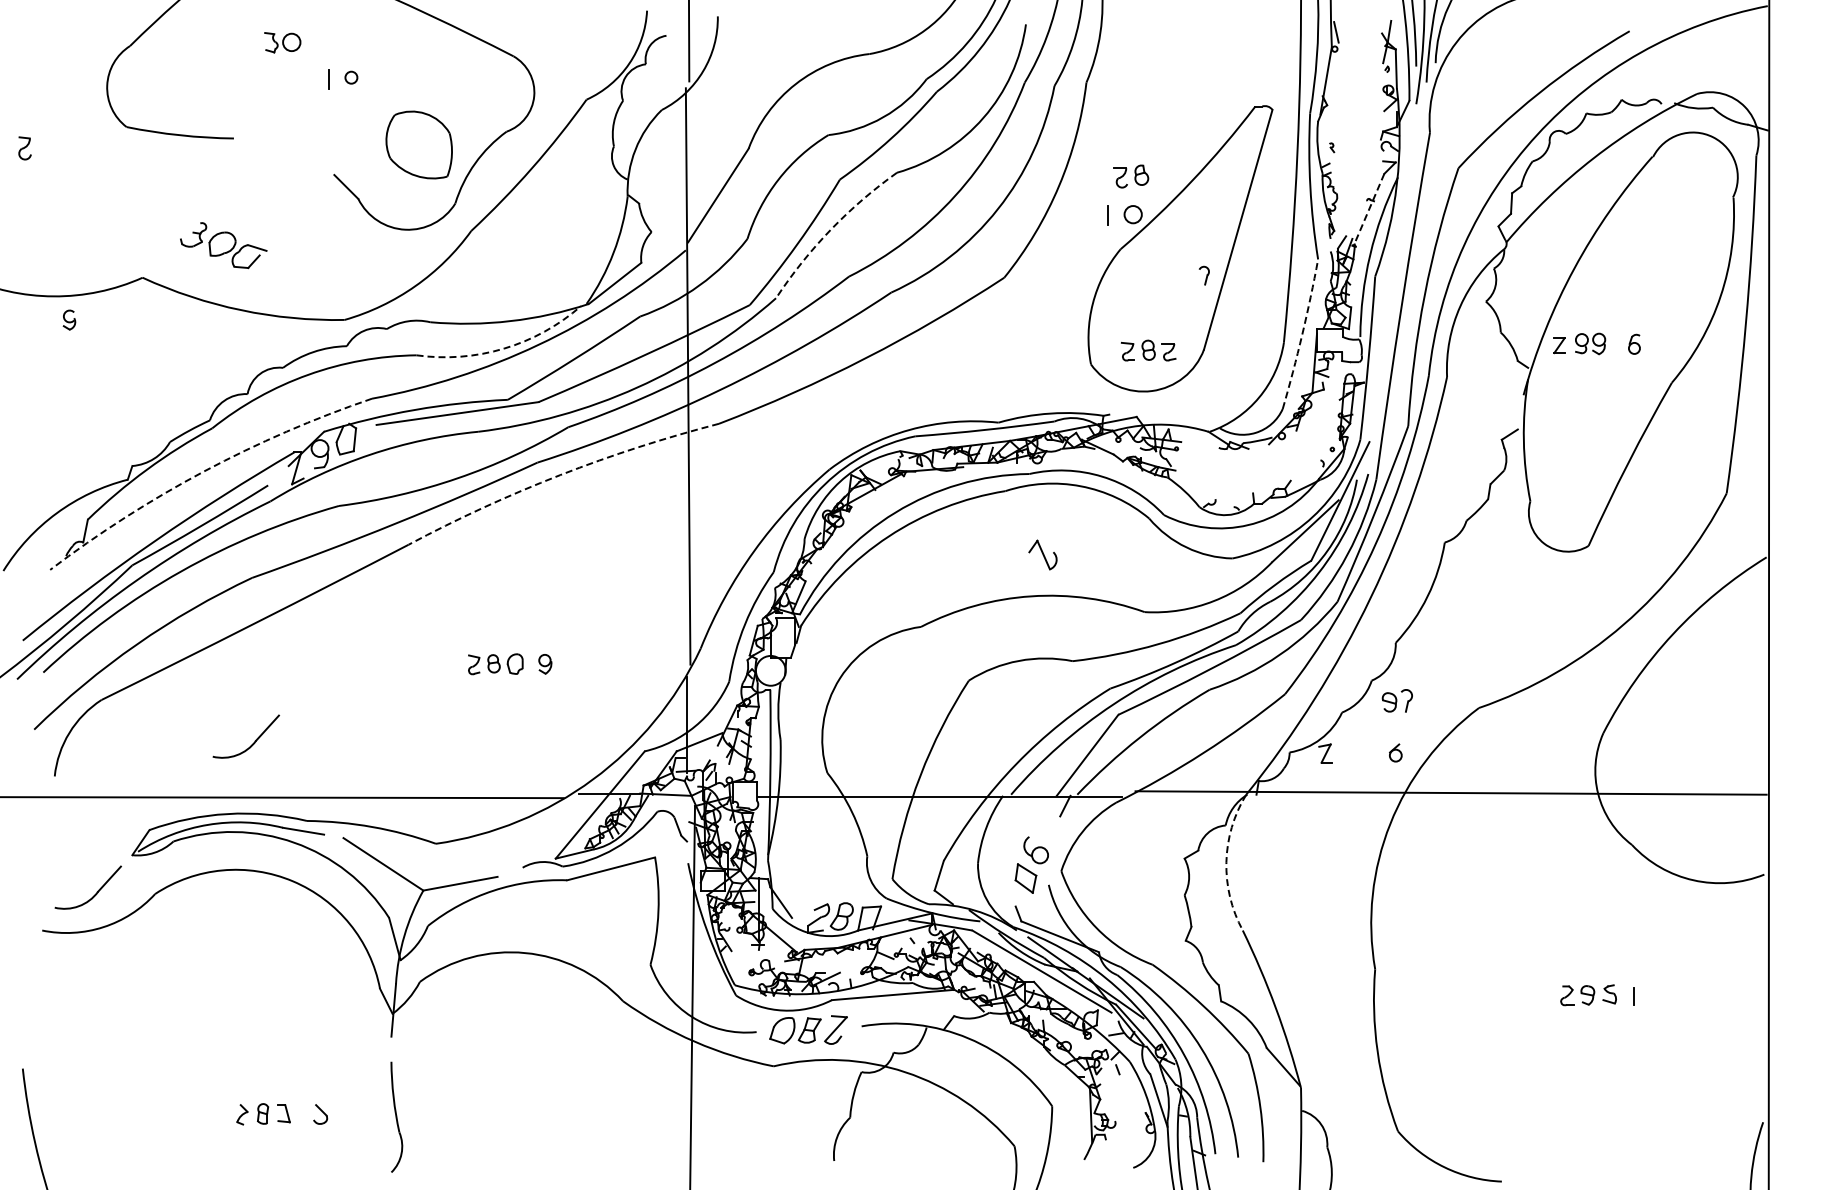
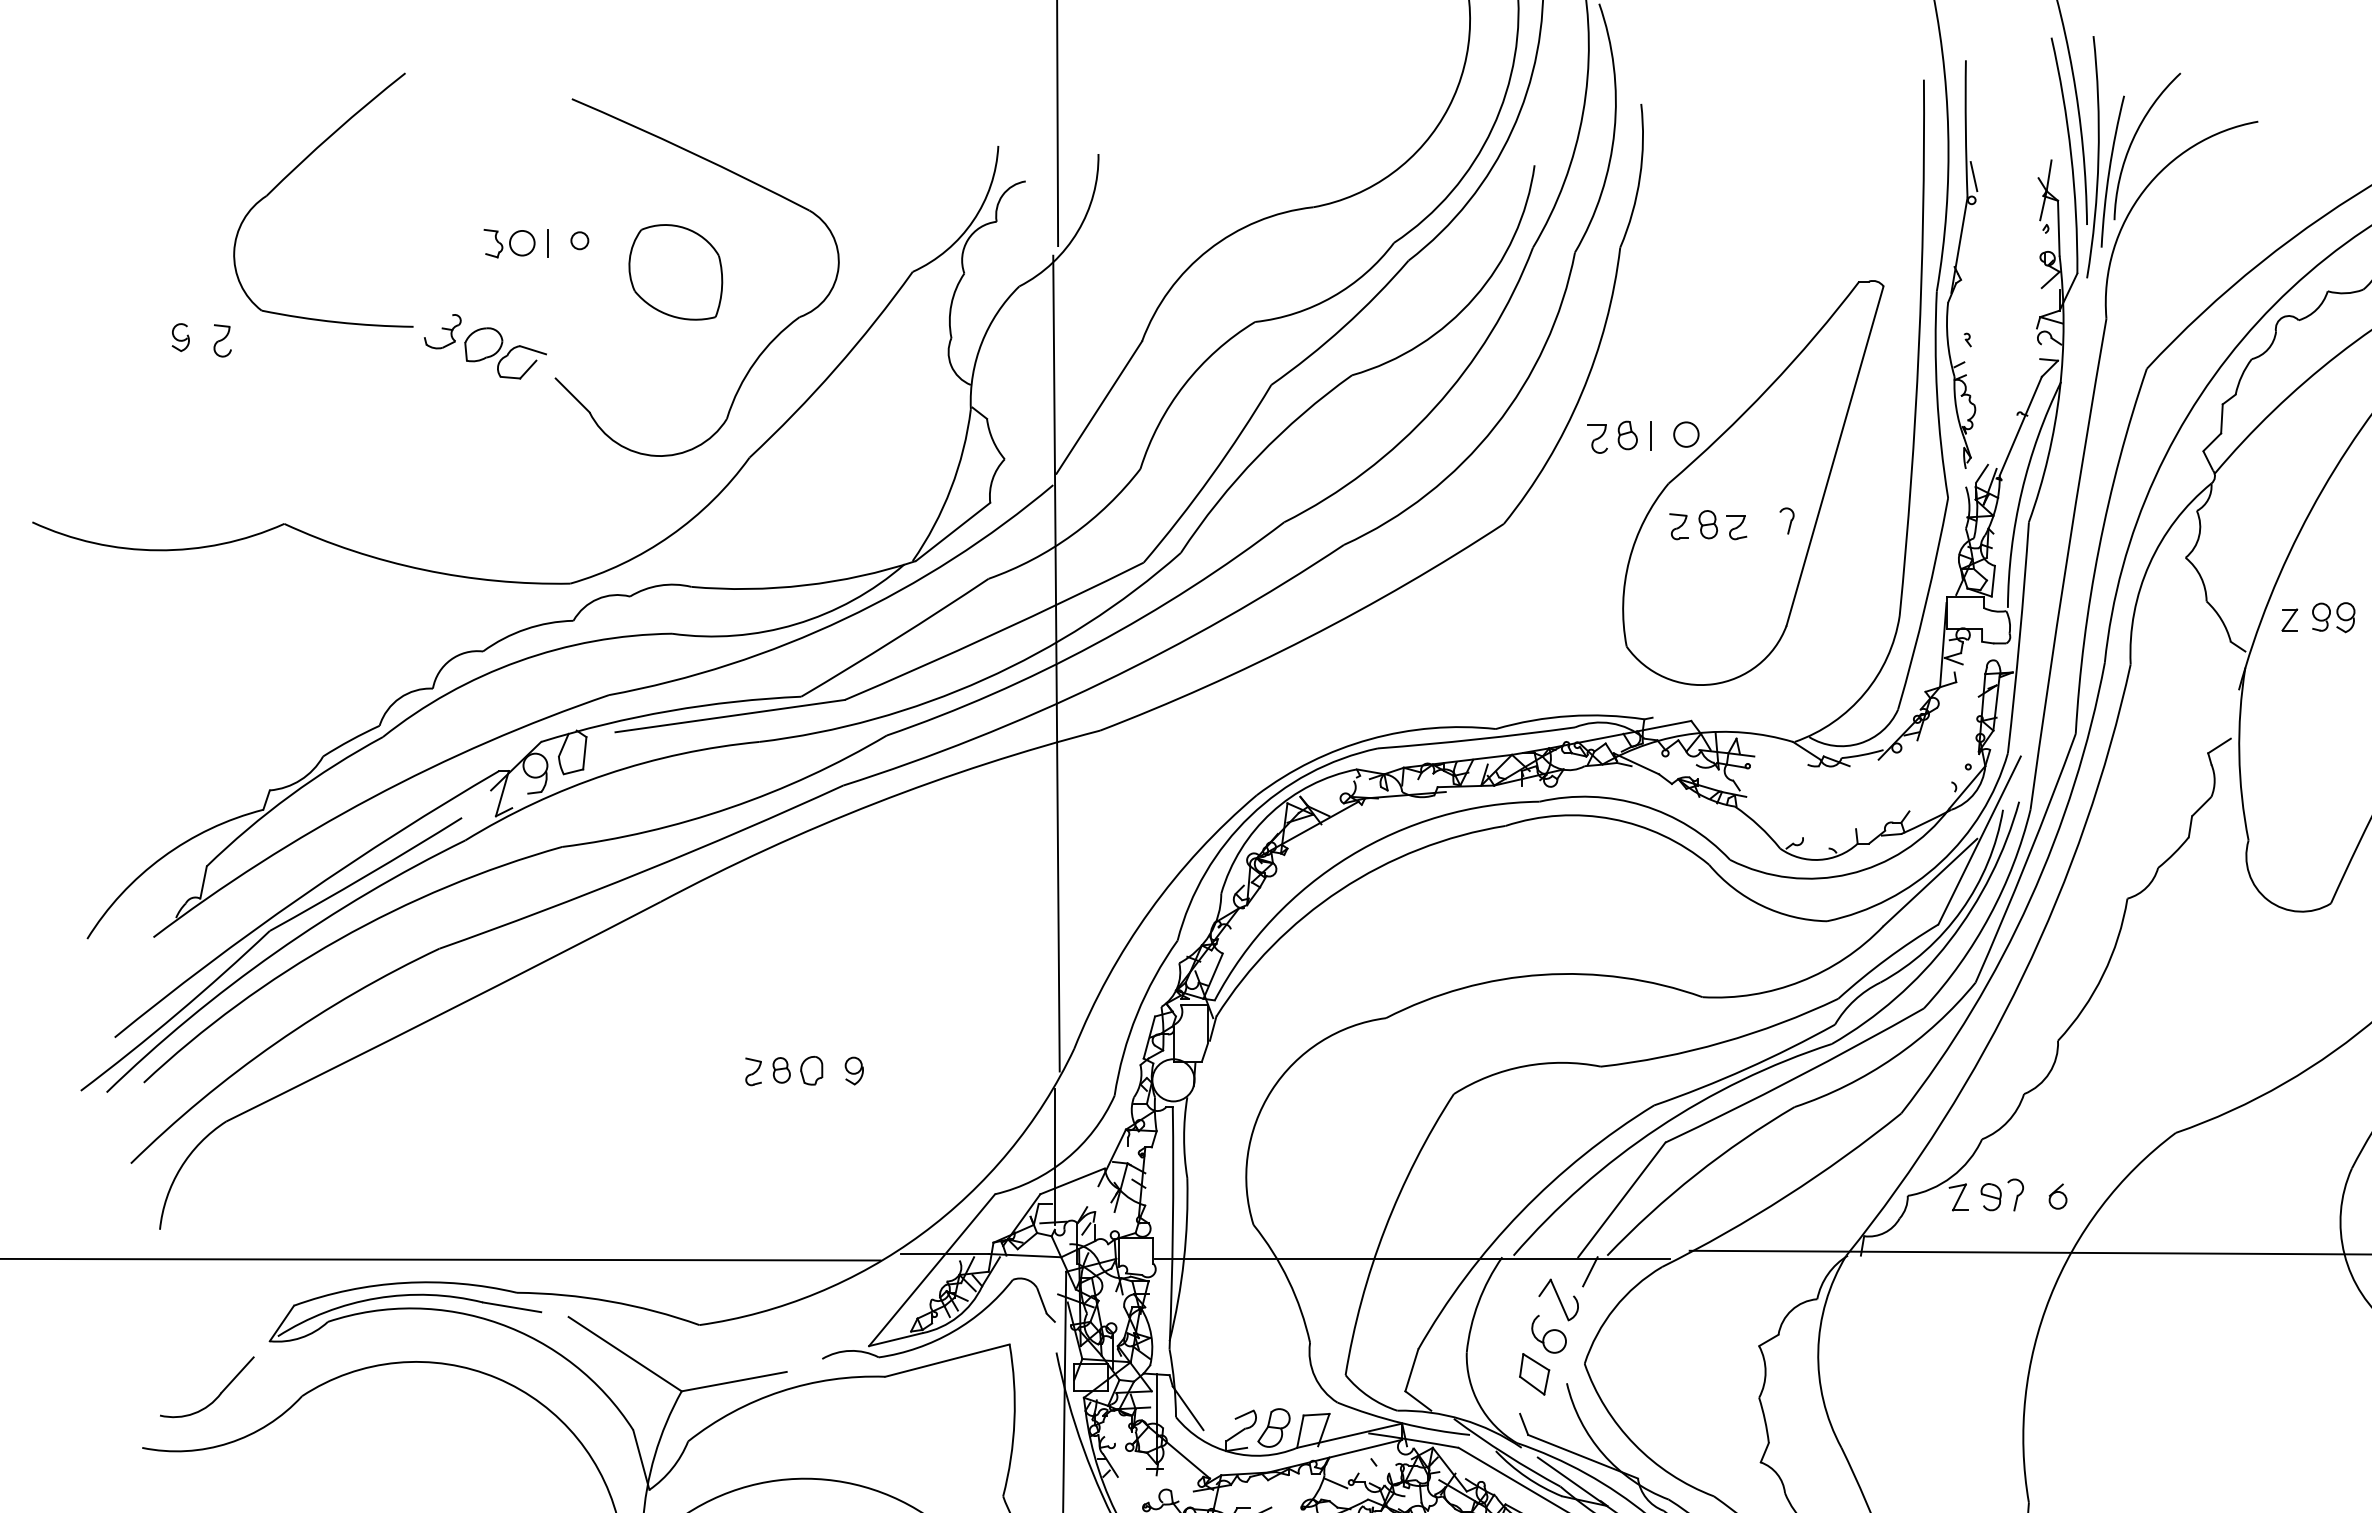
part: (282, 42) -> (509, 243), moved
part: (418, 144) -> (674, 271), moved
part: (24, 148) -> (221, 340), moved
part: (1131, 176) -> (1613, 437), moved
line: (1369, 208) -> (2020, 425), dashed -> solid
arc: (830, 229) -> (1257, 455), dashed -> solid
part: (223, 245) -> (485, 346), moved
part: (69, 319) -> (180, 336), moved
arc: (1302, 334) -> (1926, 604), dashed -> solid
arc: (504, 348) -> (796, 624), dashed -> solid
part: (1148, 350) -> (1708, 524), moved
arc: (204, 471) -> (371, 798), dashed -> solid
arc: (560, 475) -> (875, 803), dashed -> solid
part: (1042, 554) -> (1558, 1299), moved
part: (1396, 700) -> (2001, 1194), moved
part: (252, 743) -> (439, 1183), removed
arc: (1226, 862) -> (1818, 1351), dashed -> solid

